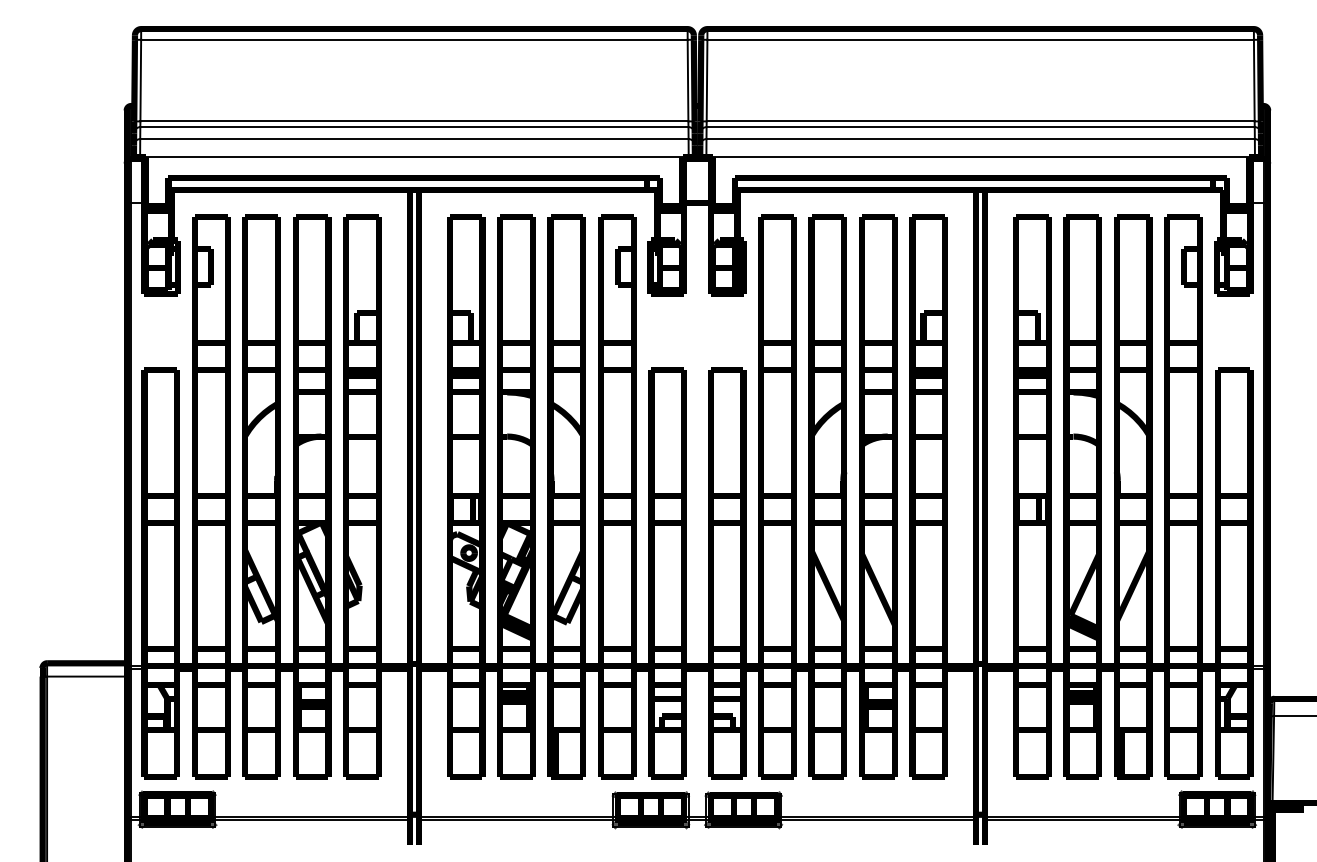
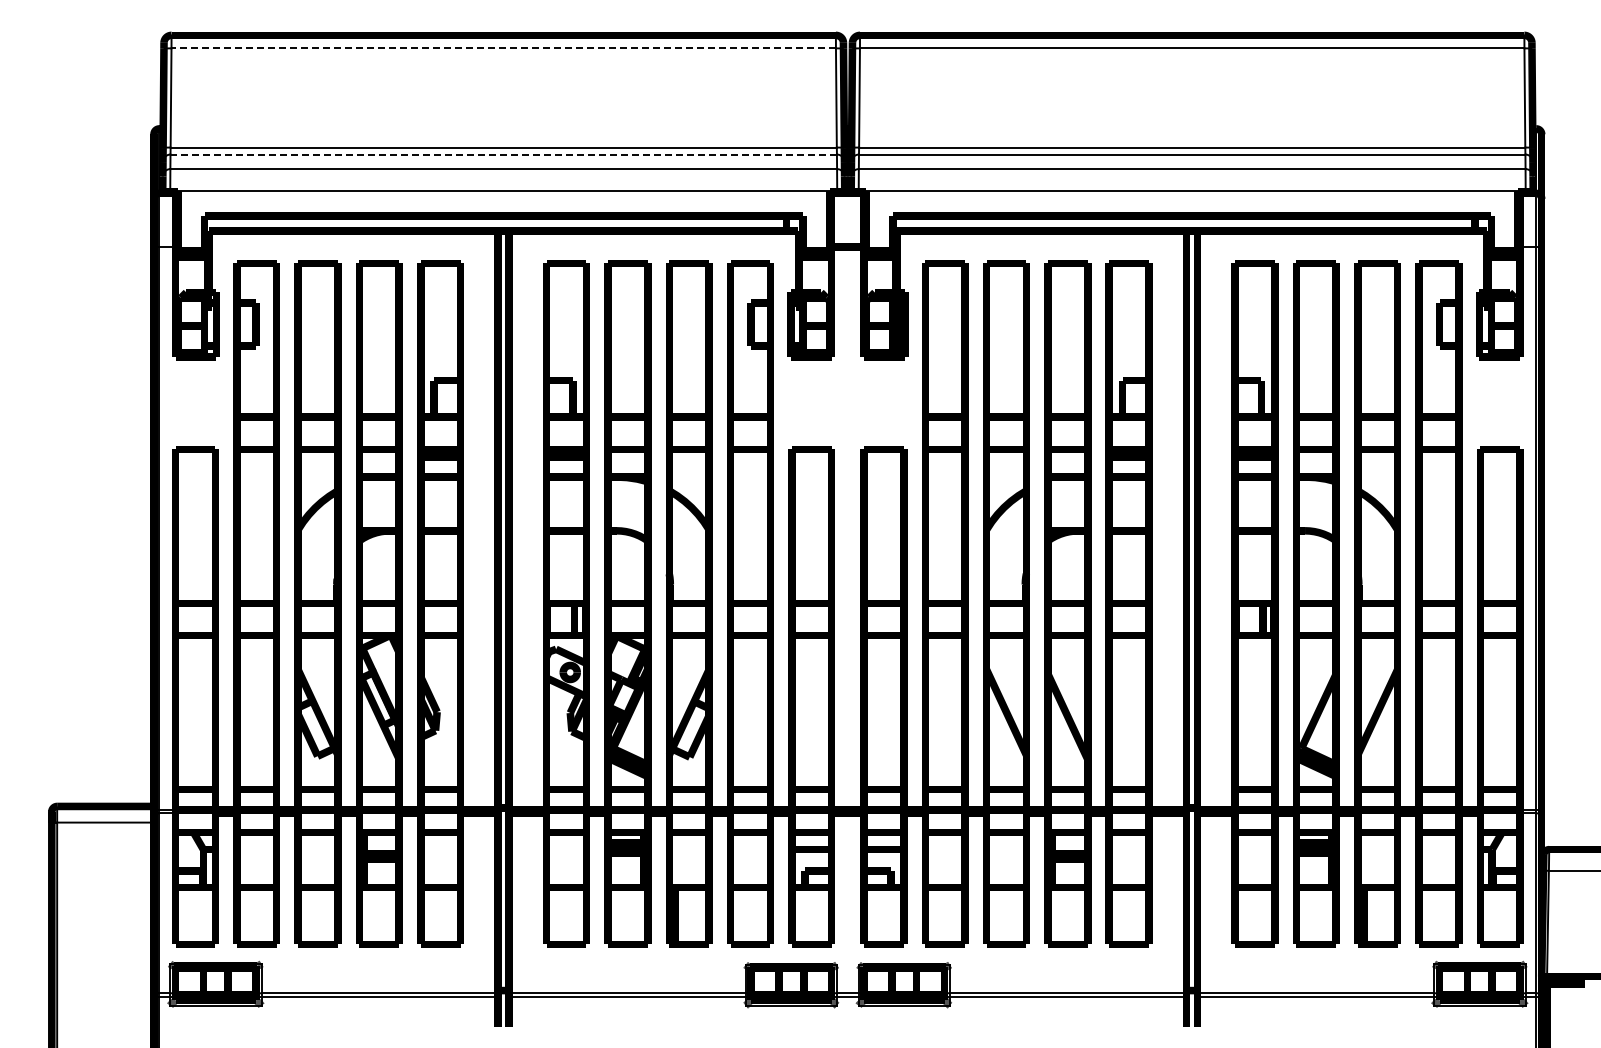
line: (414, 39) -> (503, 48), solid -> dashed
line: (414, 127) -> (503, 154), solid -> dashed

